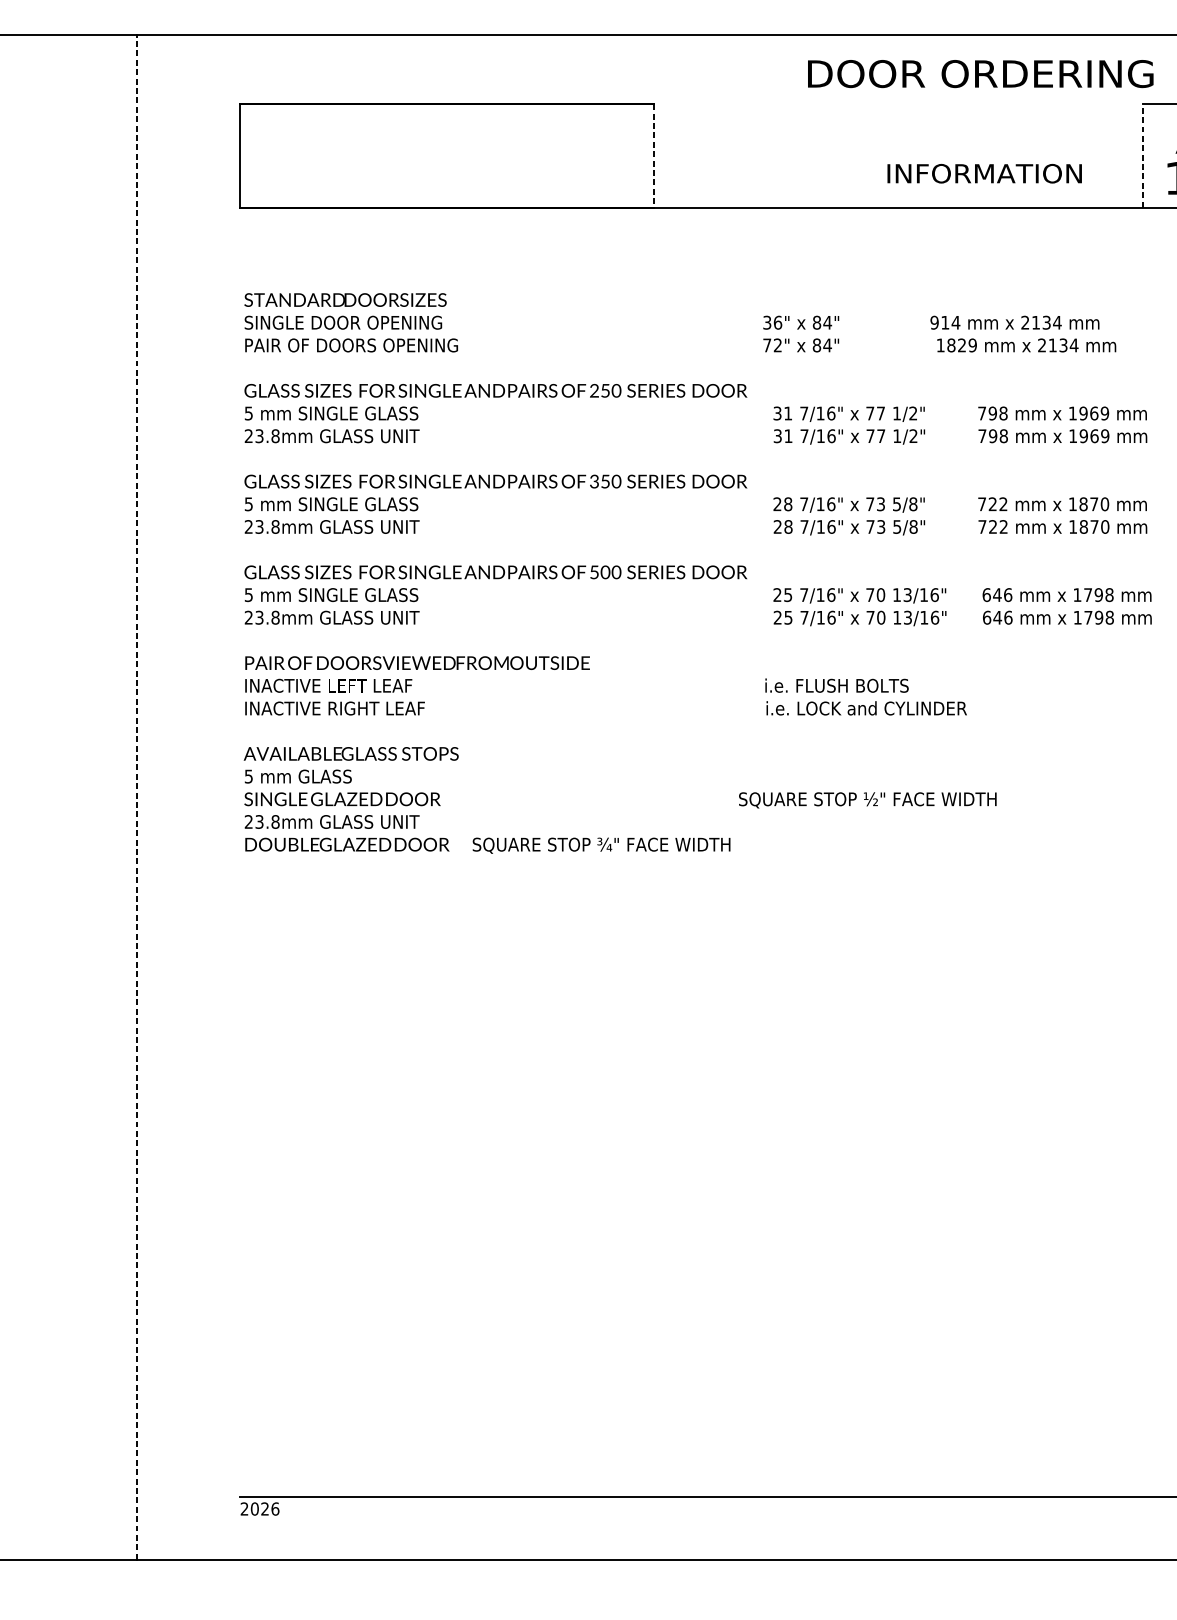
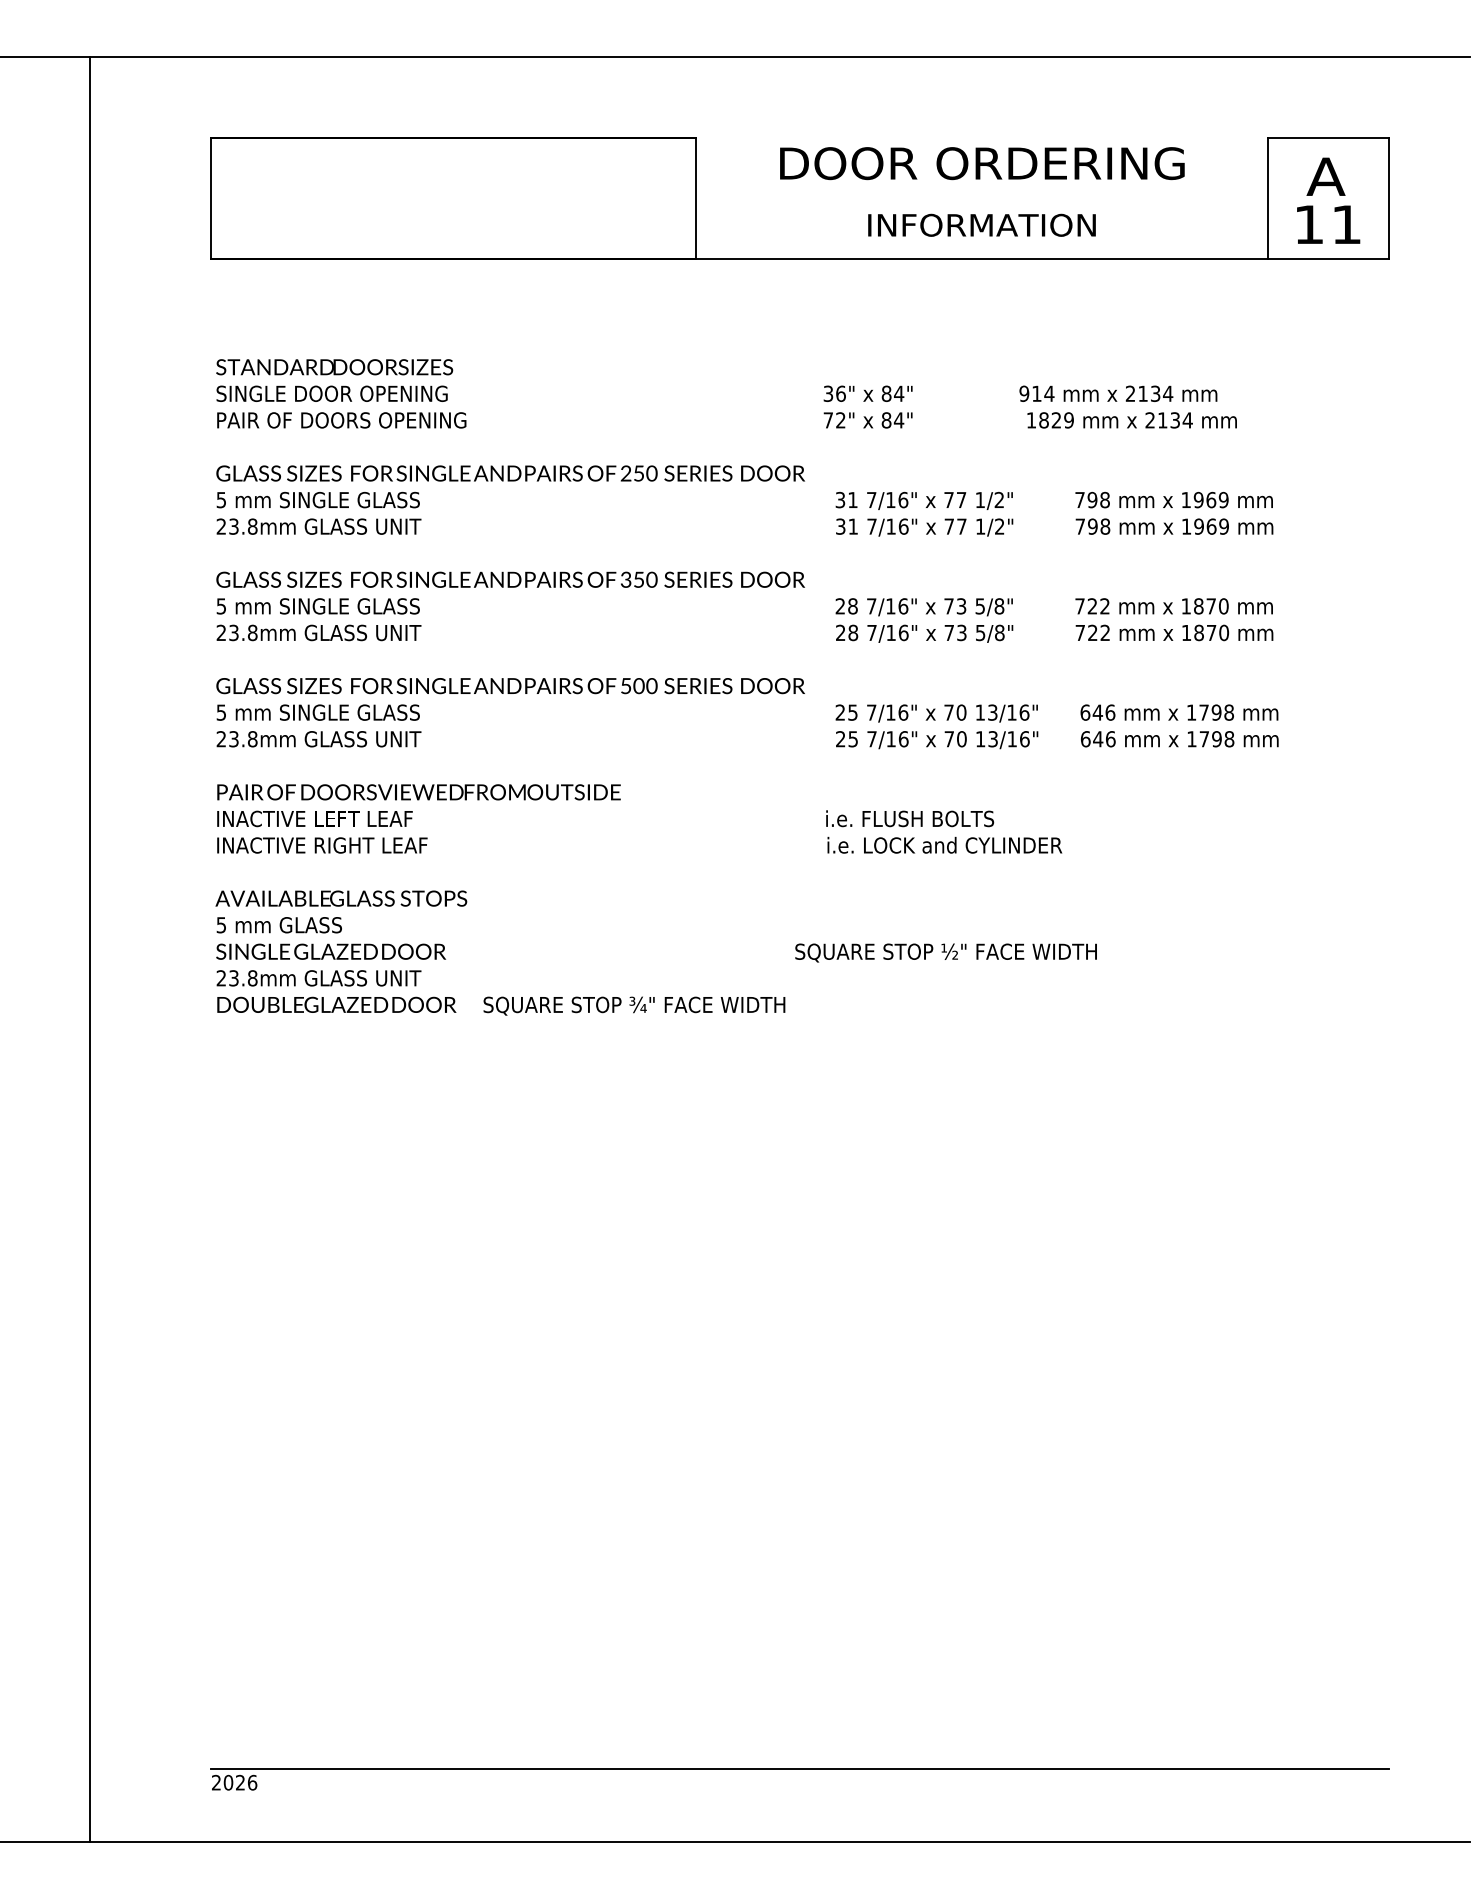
text: (980, 73) -> (982, 163), moved
line: (653, 155) -> (695, 198), dashed -> solid
line: (1143, 155) -> (1268, 198), dashed -> solid
text: (984, 173) -> (981, 224), moved
line: (137, 797) -> (90, 949), dashed -> solid

